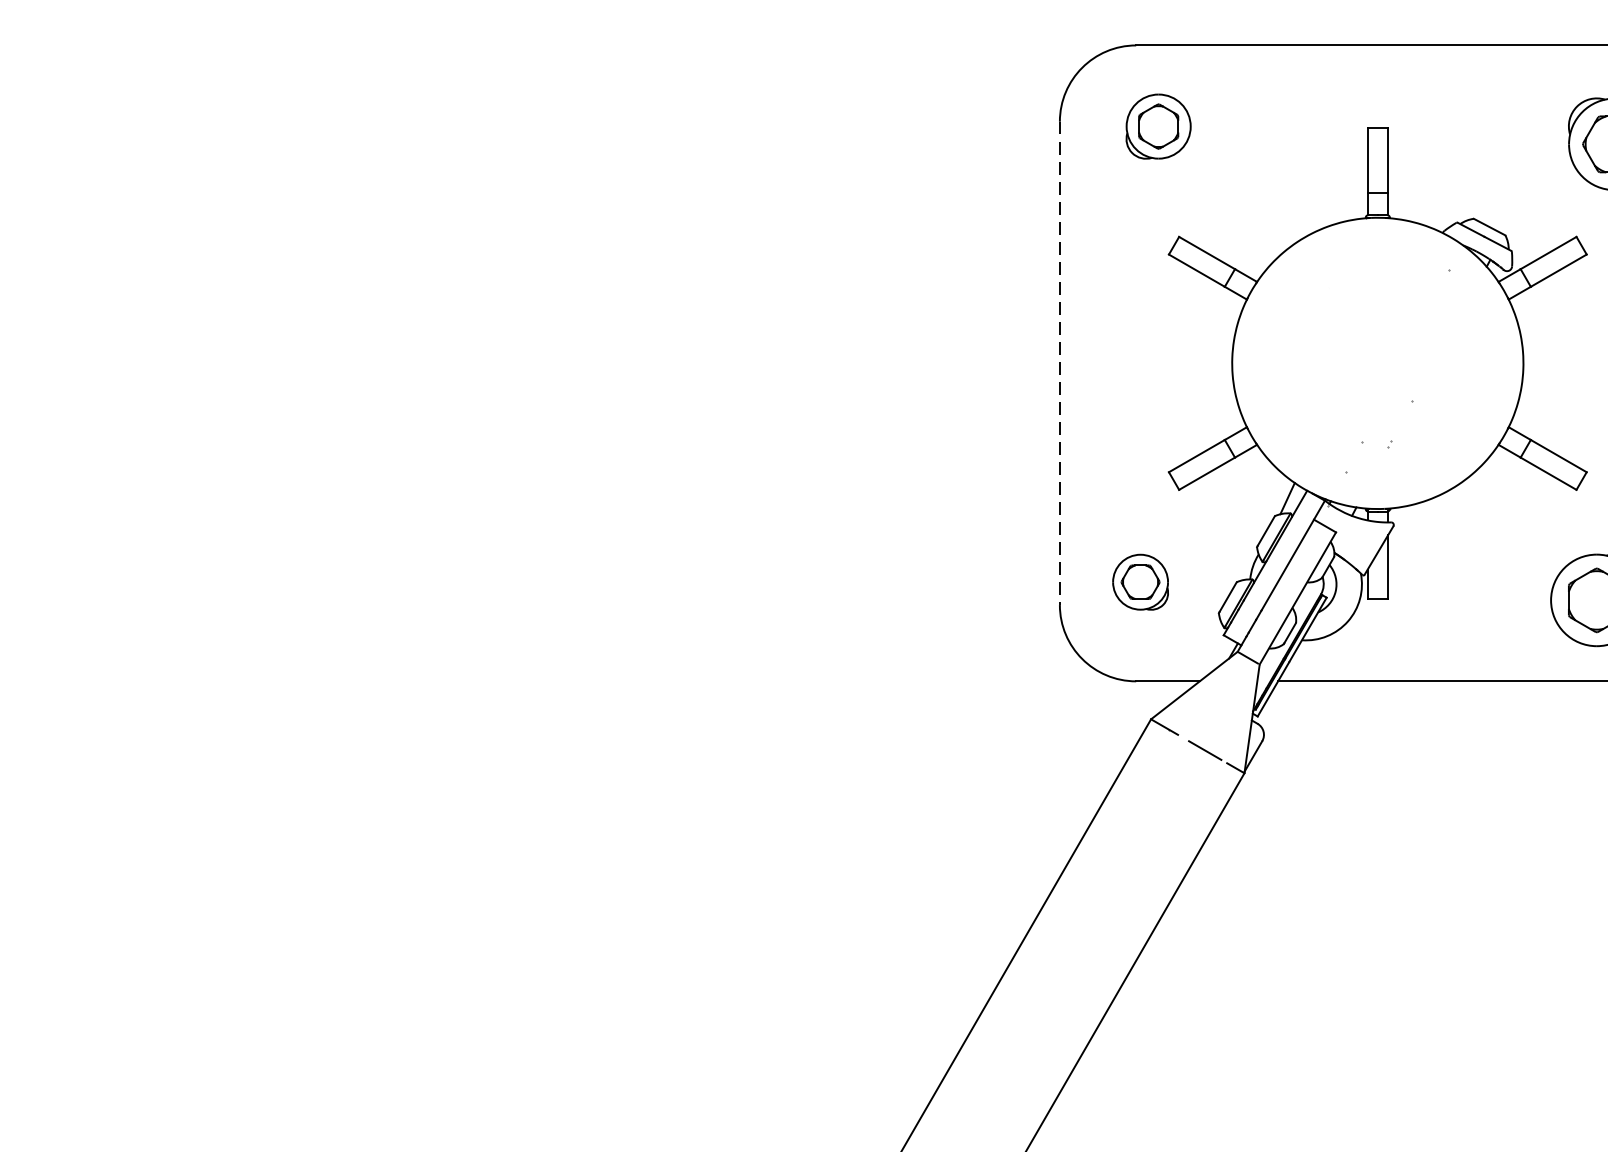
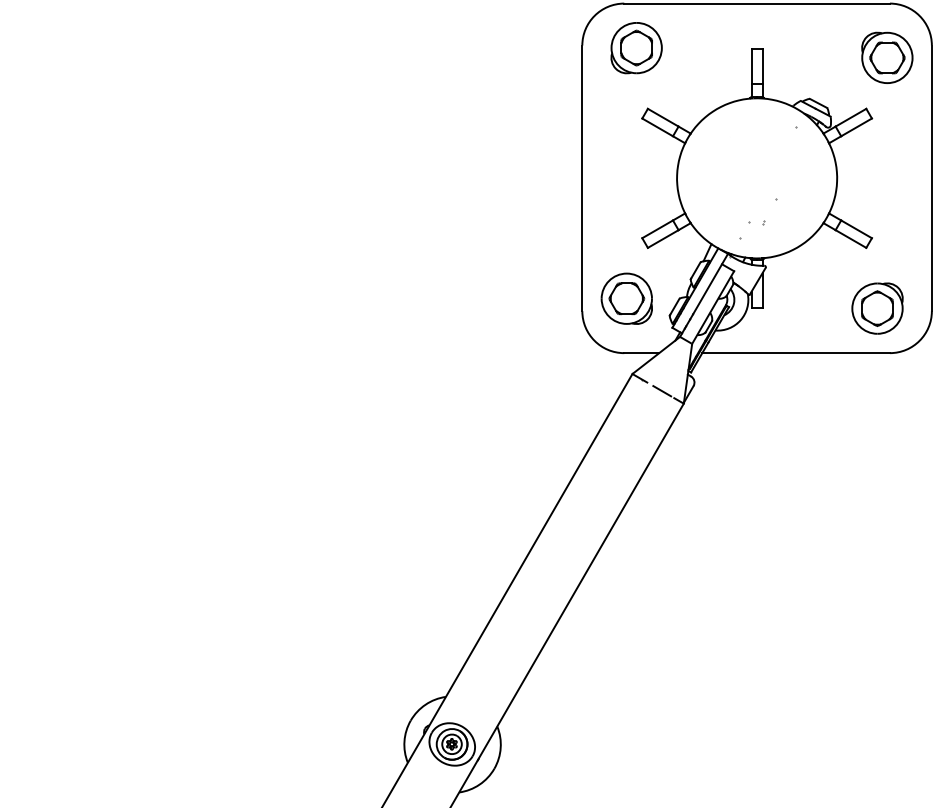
part: (1158, 127) -> (636, 48), size x1.43
line: (1060, 363) -> (582, 178), dashed -> solid
part: (1140, 581) -> (626, 298), size x1.67

